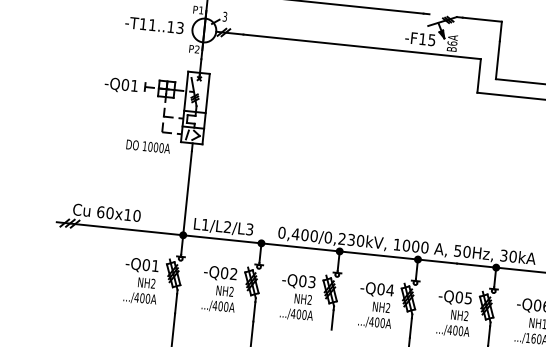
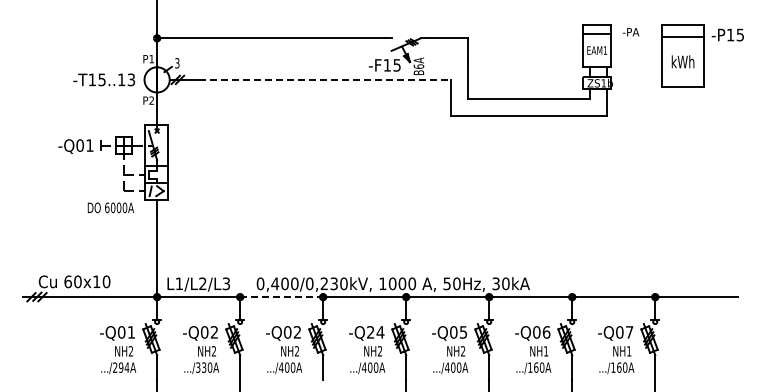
text: (151, 24) -> (101, 79), -T11..13 -> -T15..13
line: (362, 46) -> (324, 79), solid -> dashed
text: (145, 145) -> (107, 207), 1000A -> 6000A
line: (300, 247) -> (281, 297), solid -> dashed
text: (312, 282) -> (297, 332), -Q03 -> -Q02
text: (380, 289) -> (370, 332), -Q04 -> -Q24
text: (141, 298) -> (120, 367), .../400A -> .../294A
text: (217, 305) -> (200, 367), .../400A -> .../330A

